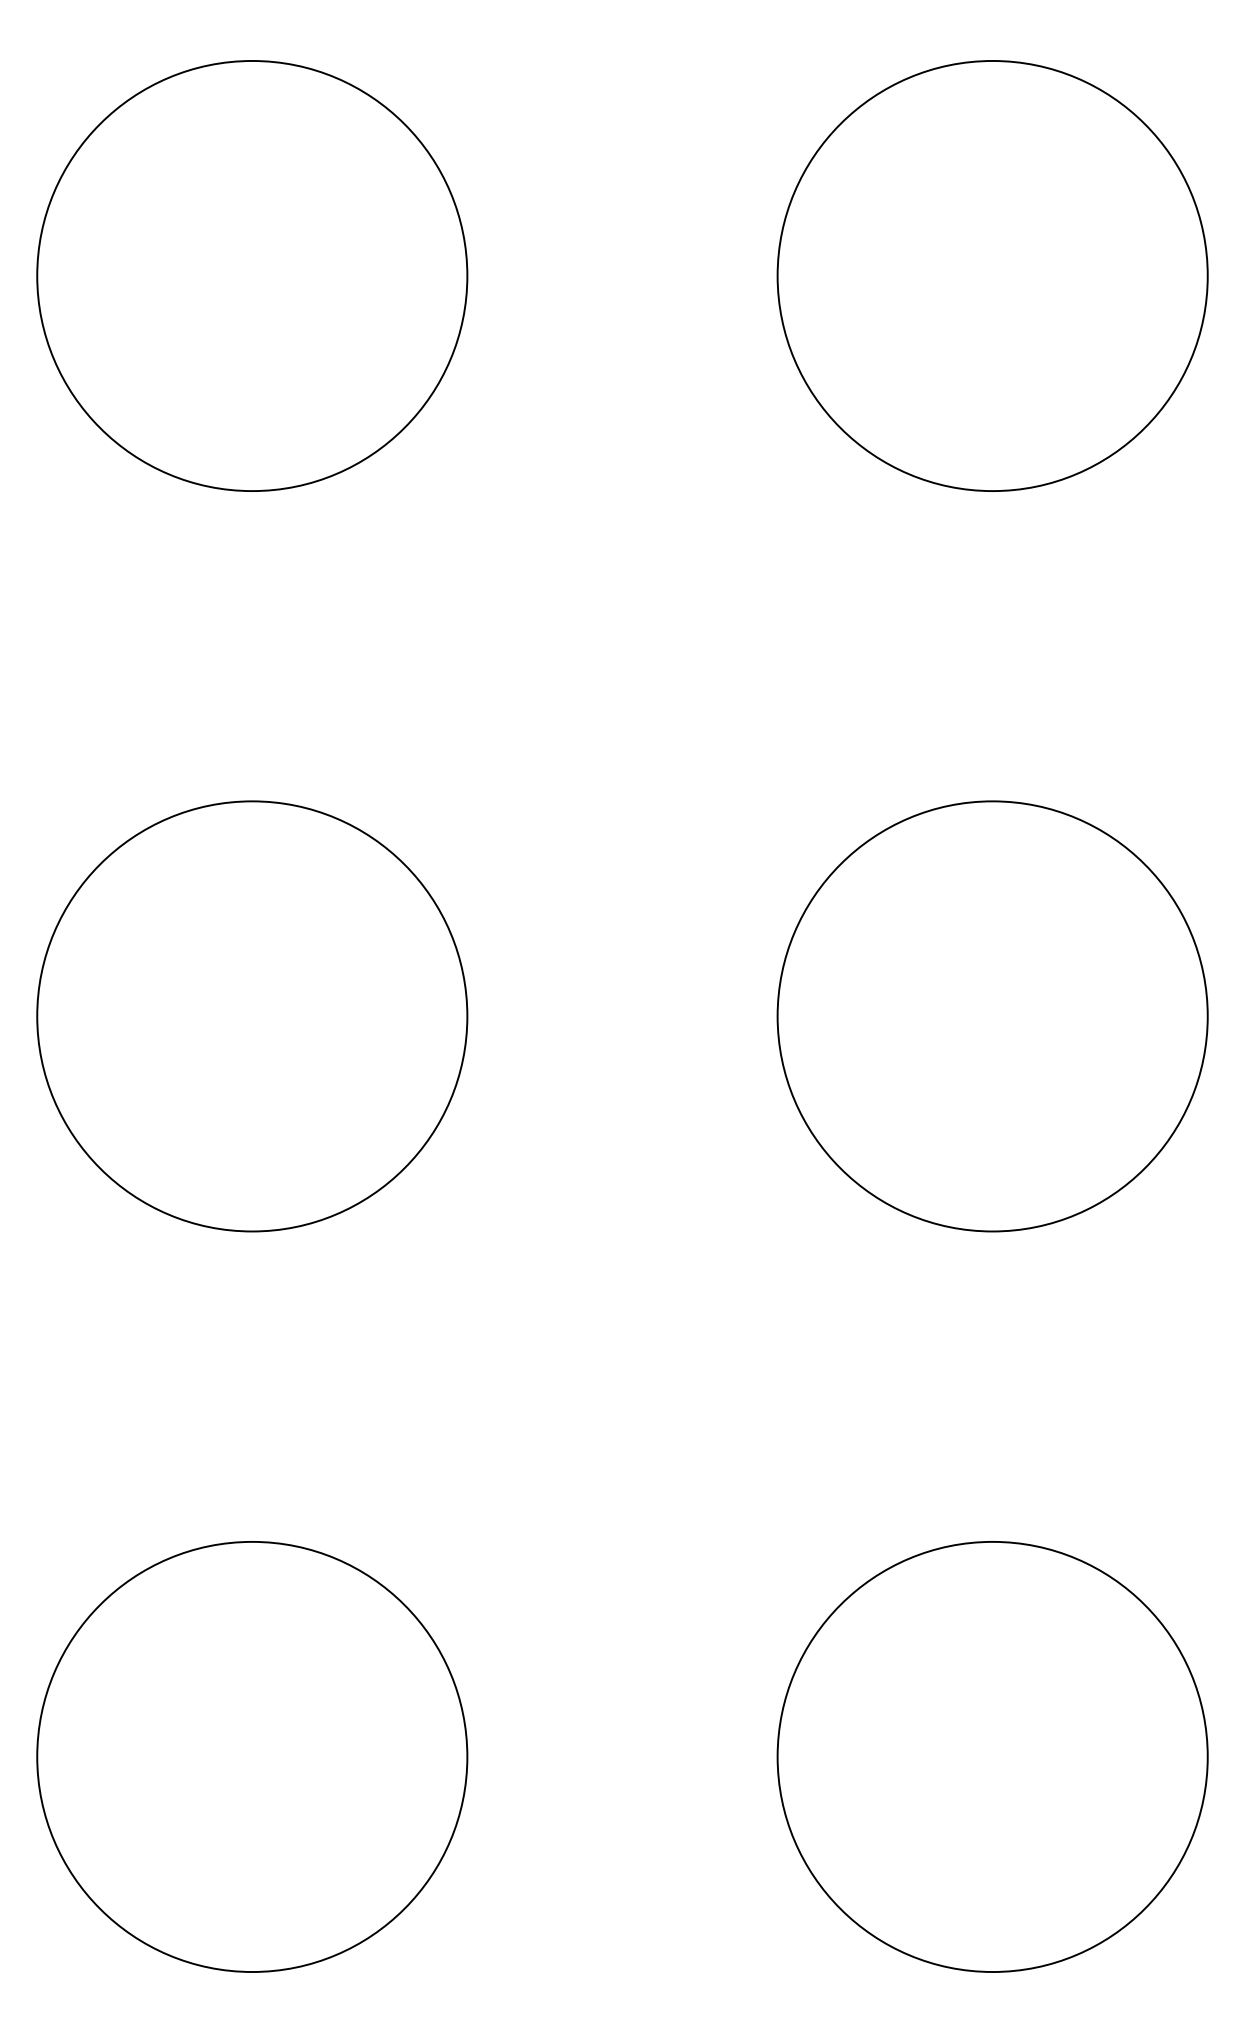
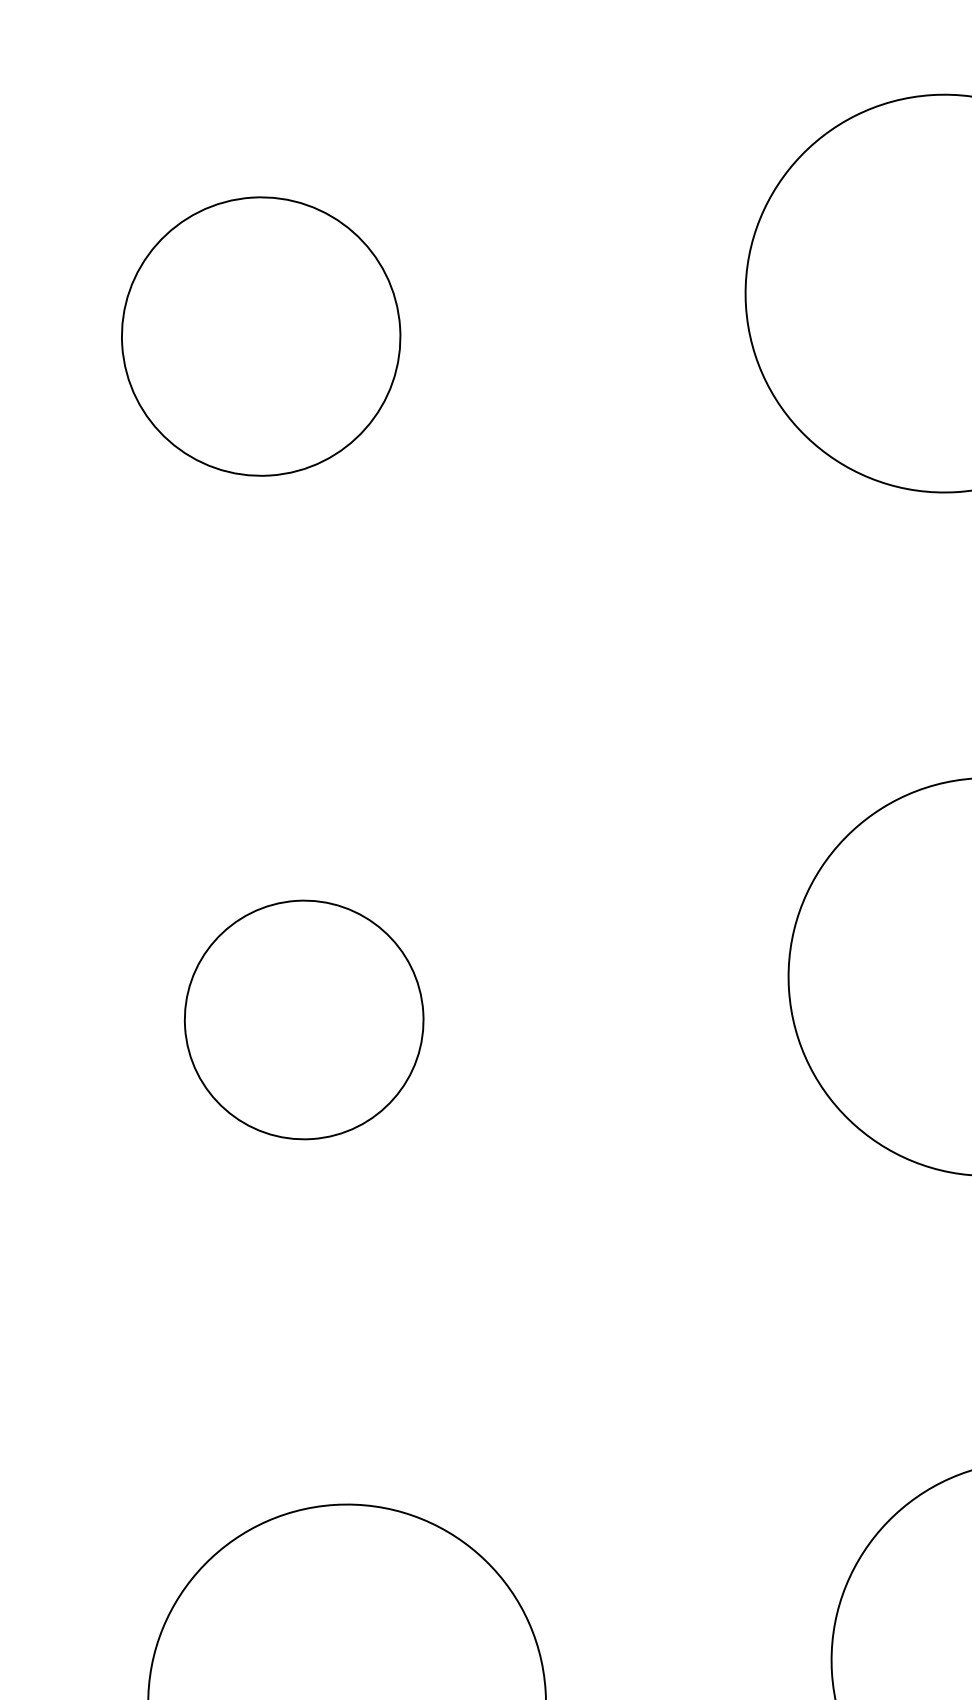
circle: (252, 275) -> (261, 336), size x0.7
circle: (252, 1016) -> (304, 1020), size x0.6

